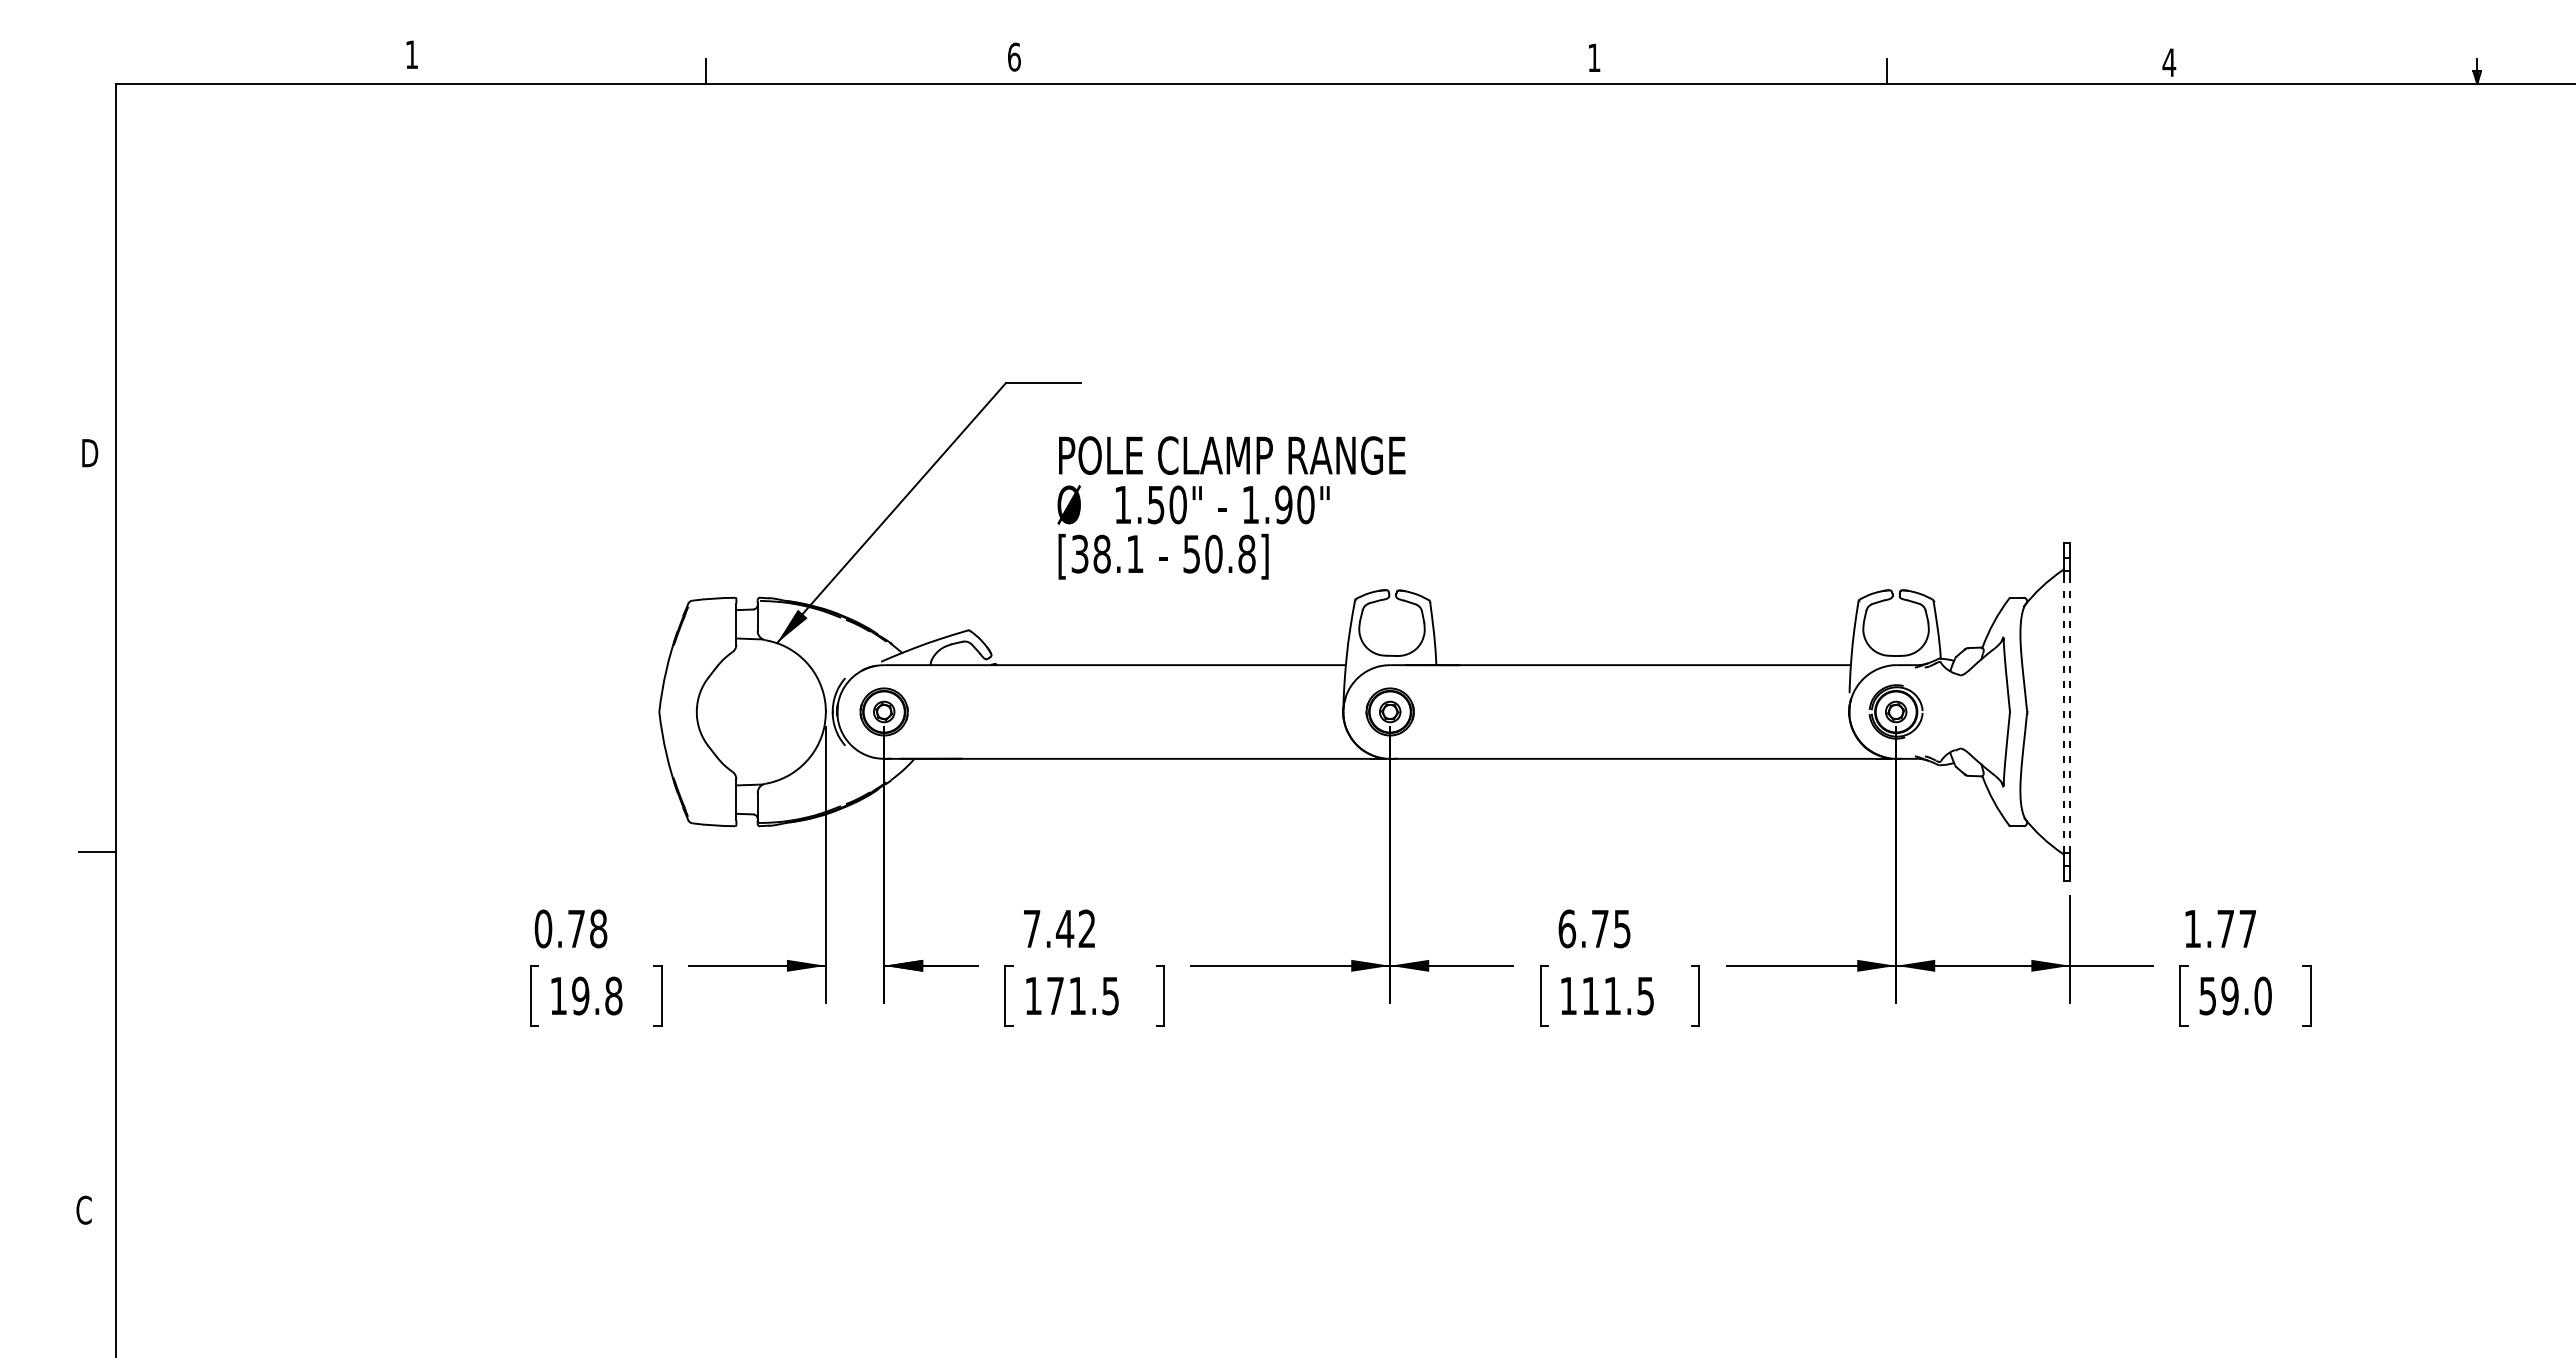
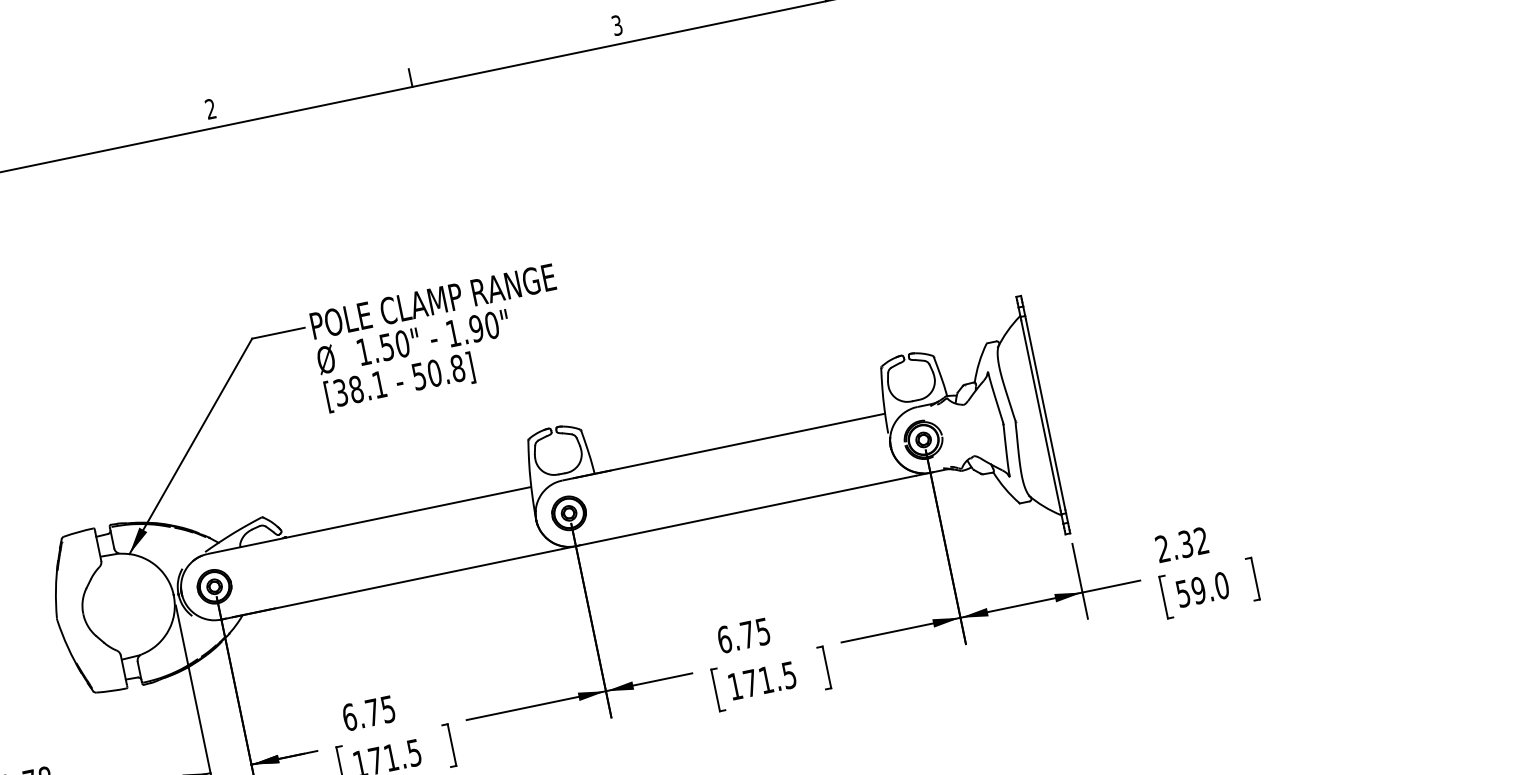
text: (1014, 56) -> (210, 108), 6 -> 2
text: (1594, 57) -> (617, 25), 1 -> 3
line: (1296, 70) -> (410, 77), added
text: (1231, 507) -> (440, 338), moved
line: (2063, 712) -> (1040, 416), dashed -> solid
line: (2070, 712) -> (1045, 415), dashed -> solid
text: (1059, 928) -> (368, 713), 7.42 -> 6.75
text: (2219, 928) -> (1181, 544), 1.77 -> 2.32
text: (1590, 995) -> (750, 682), 111.5 -> 171.5

